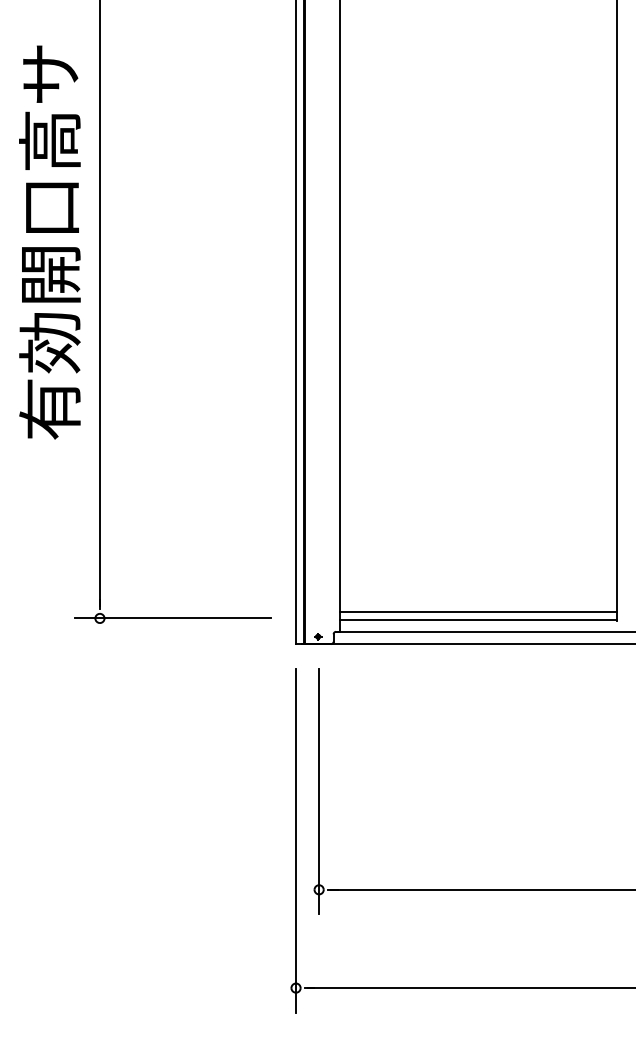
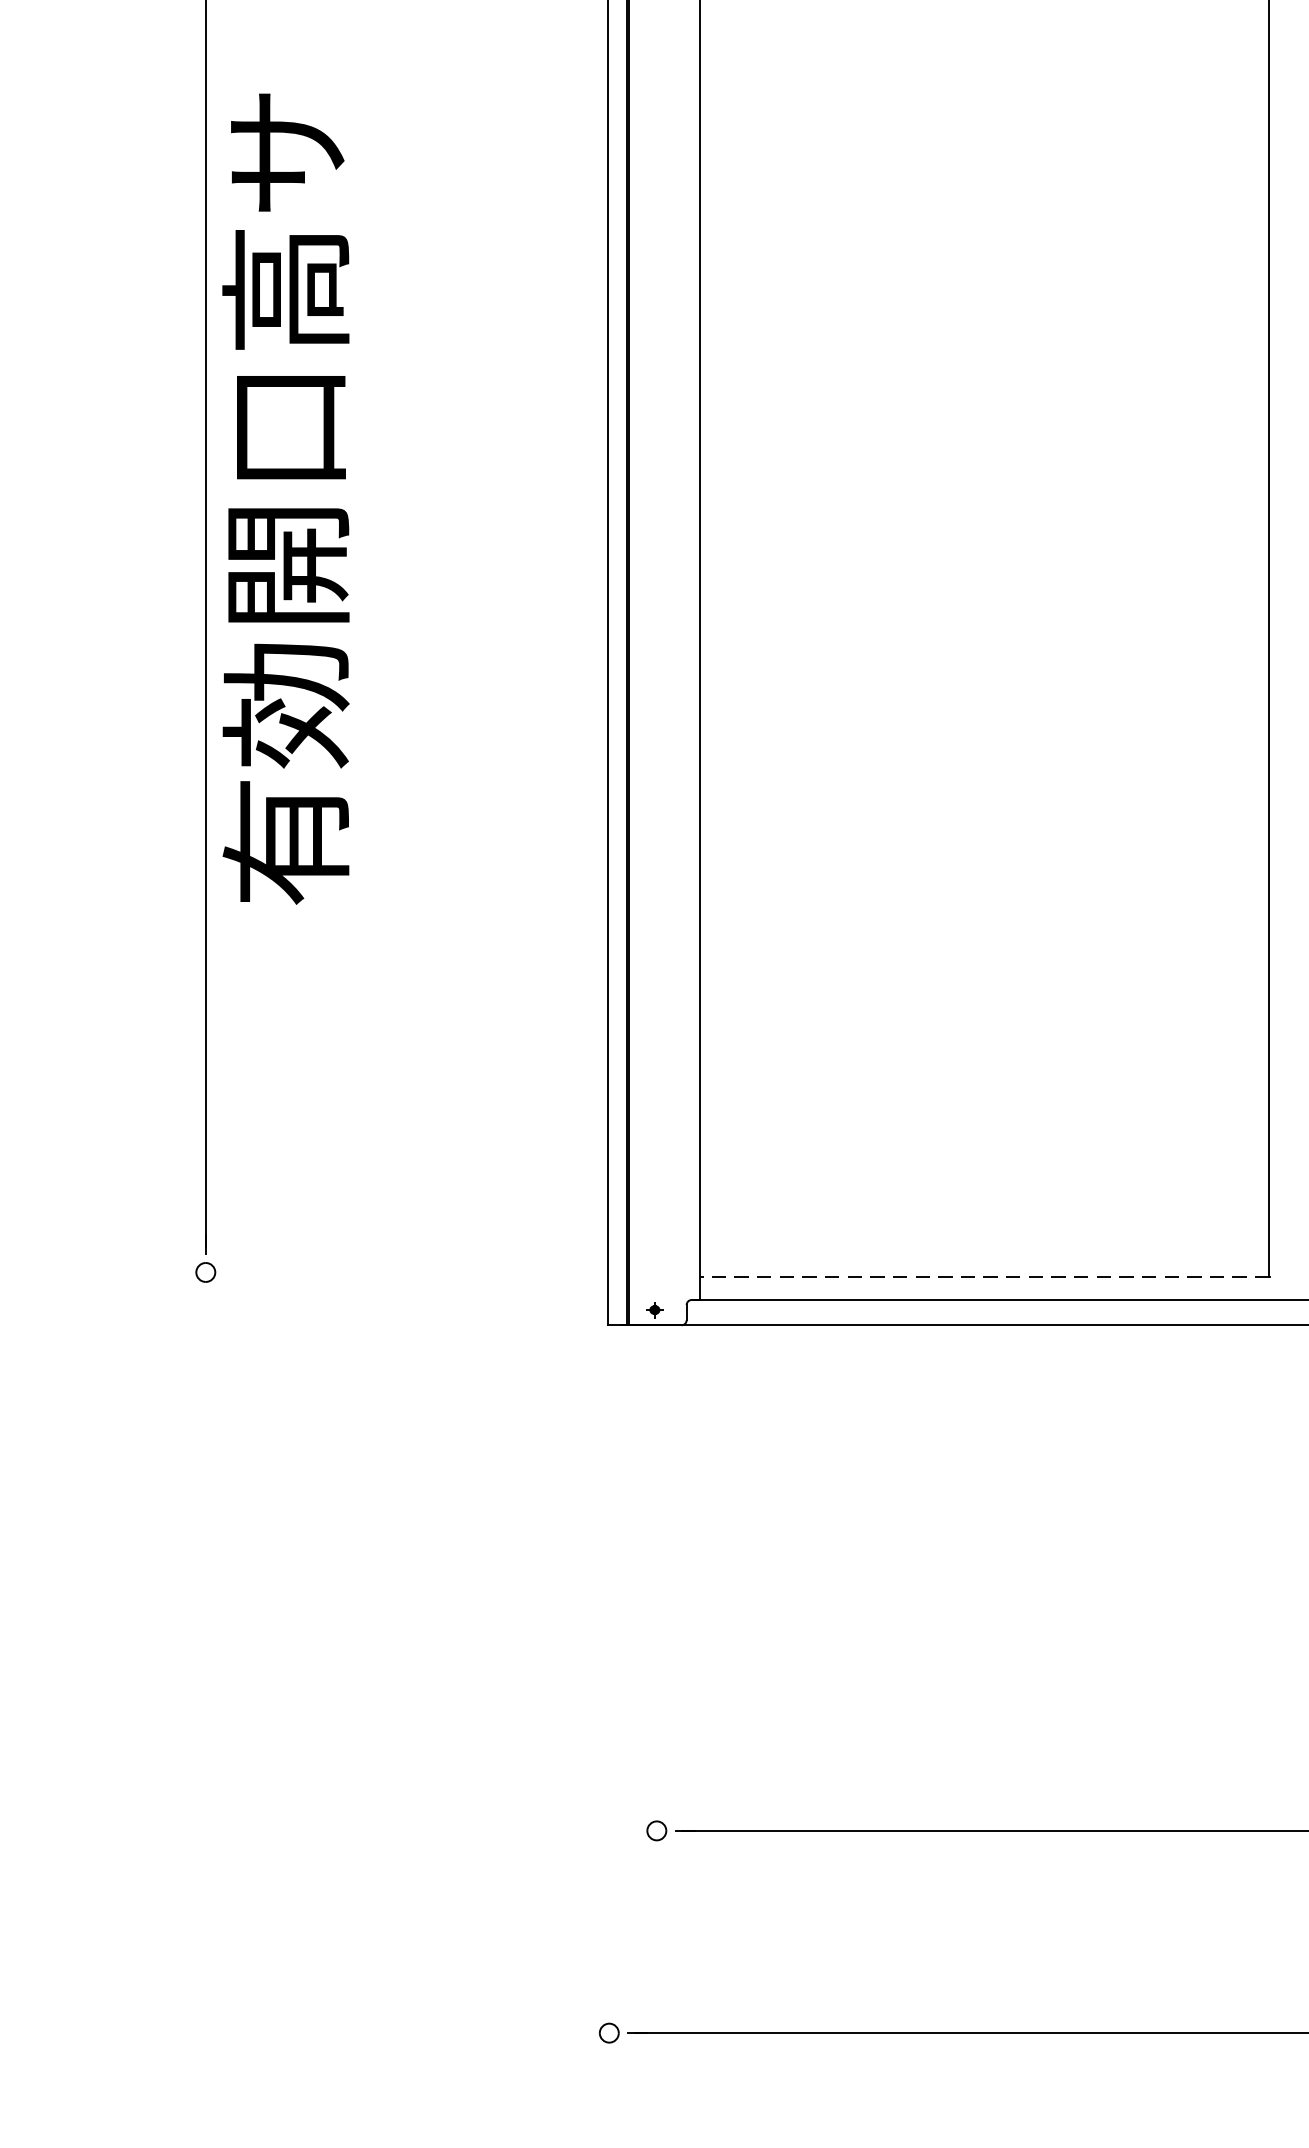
text: (49, 242) -> (285, 498), moved
line: (478, 612) -> (984, 1260), removed
line: (172, 618) -> (355, 1272), removed
line: (478, 620) -> (984, 1276), solid -> dashed
line: (319, 791) -> (657, 1628), removed
line: (296, 840) -> (610, 1729), removed

